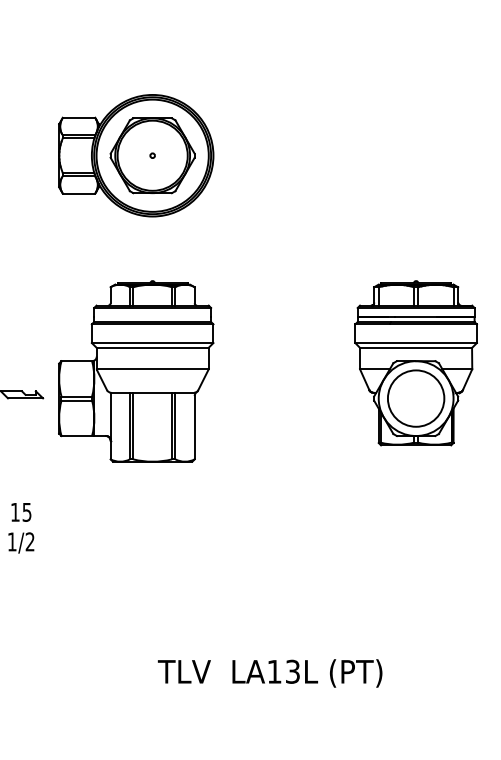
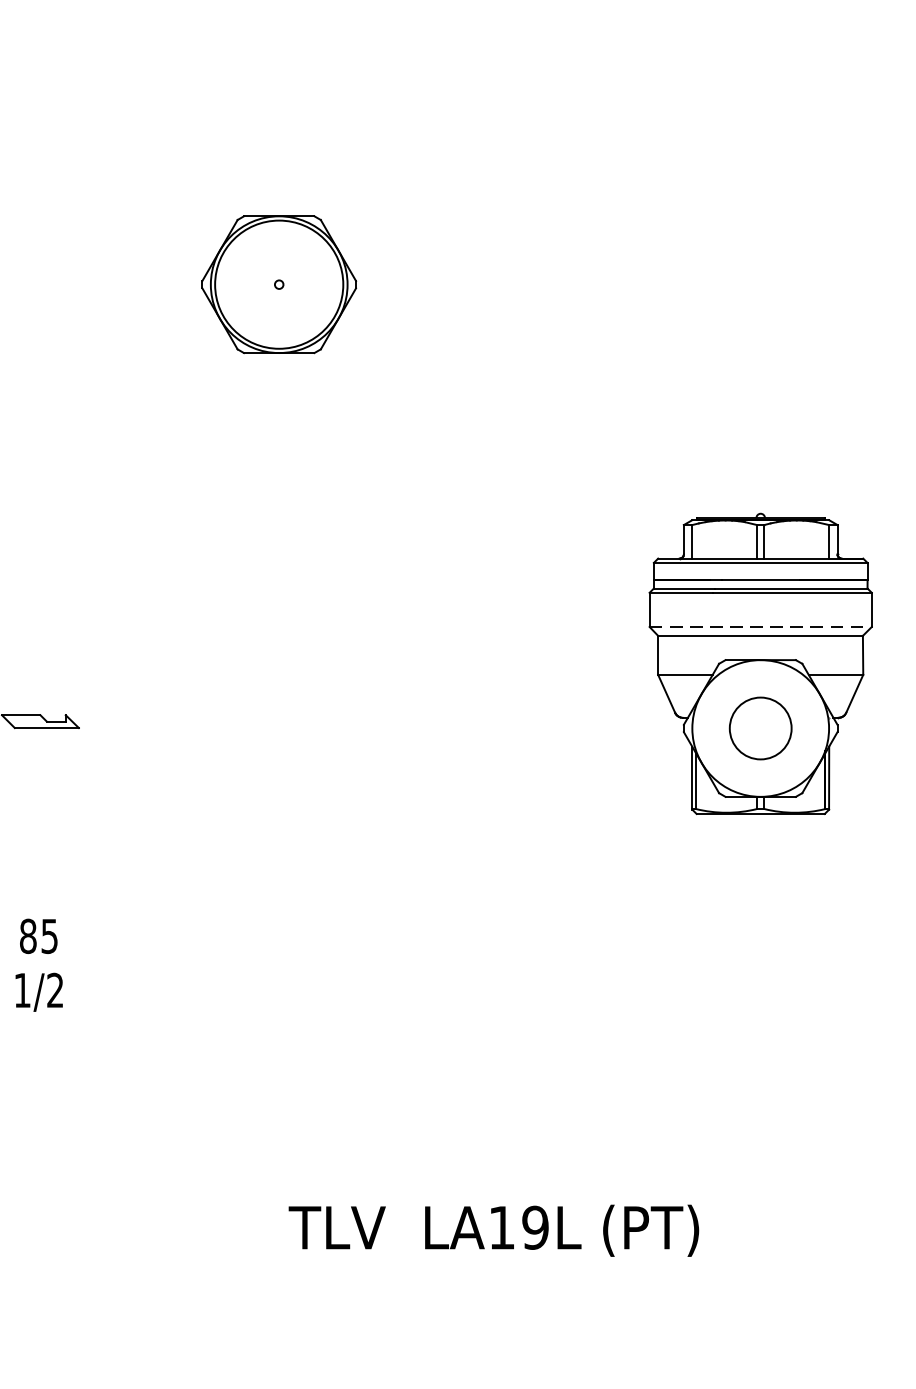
part: (136, 155) -> (249, 284), removed
line: (416, 343) -> (761, 627), solid -> dashed
part: (136, 371) -> (249, 678), removed
circle: (415, 398) -> (759, 728), size x0.6
text: (14, 511) -> (26, 934), 15 -> 85
text: (292, 671) -> (534, 1227), LA13L -> LA19L

